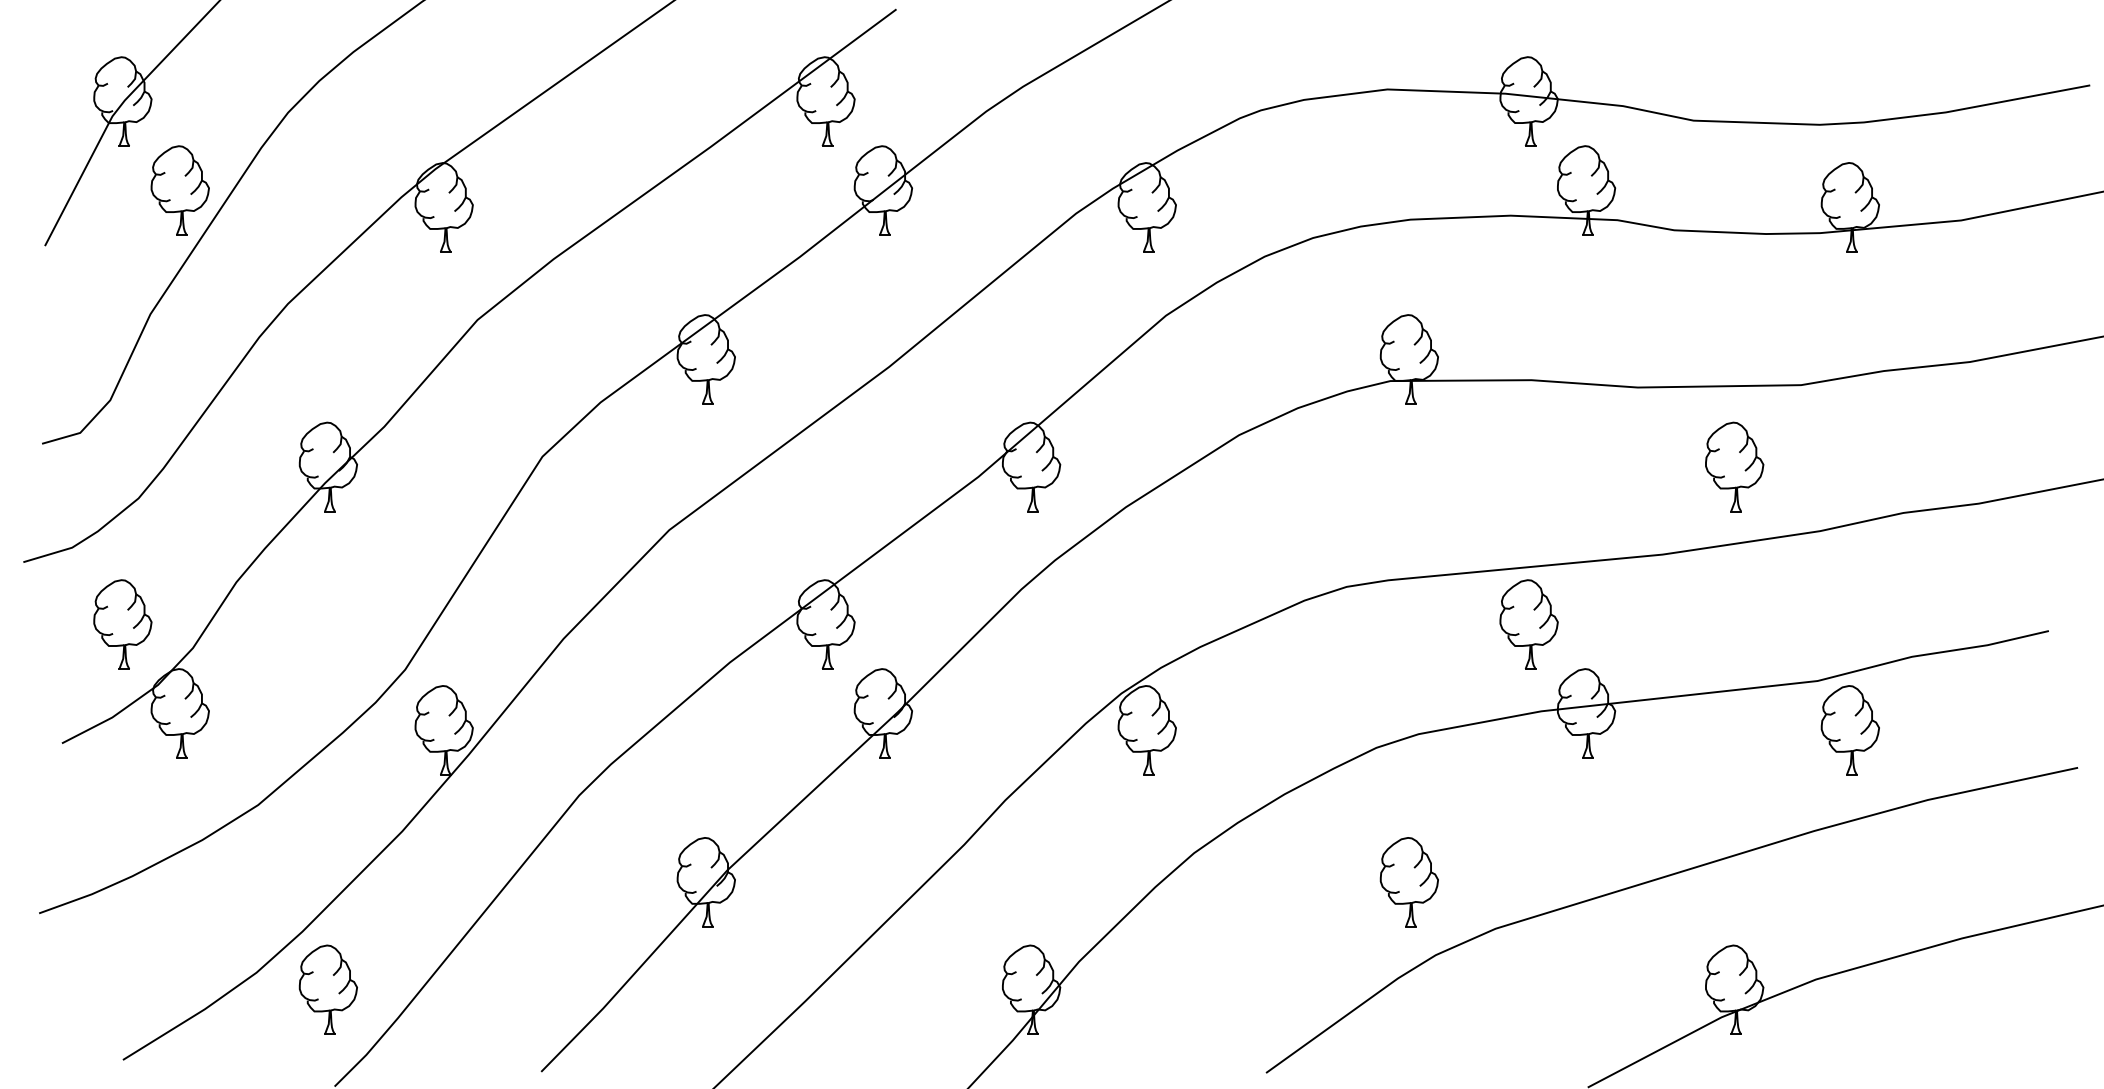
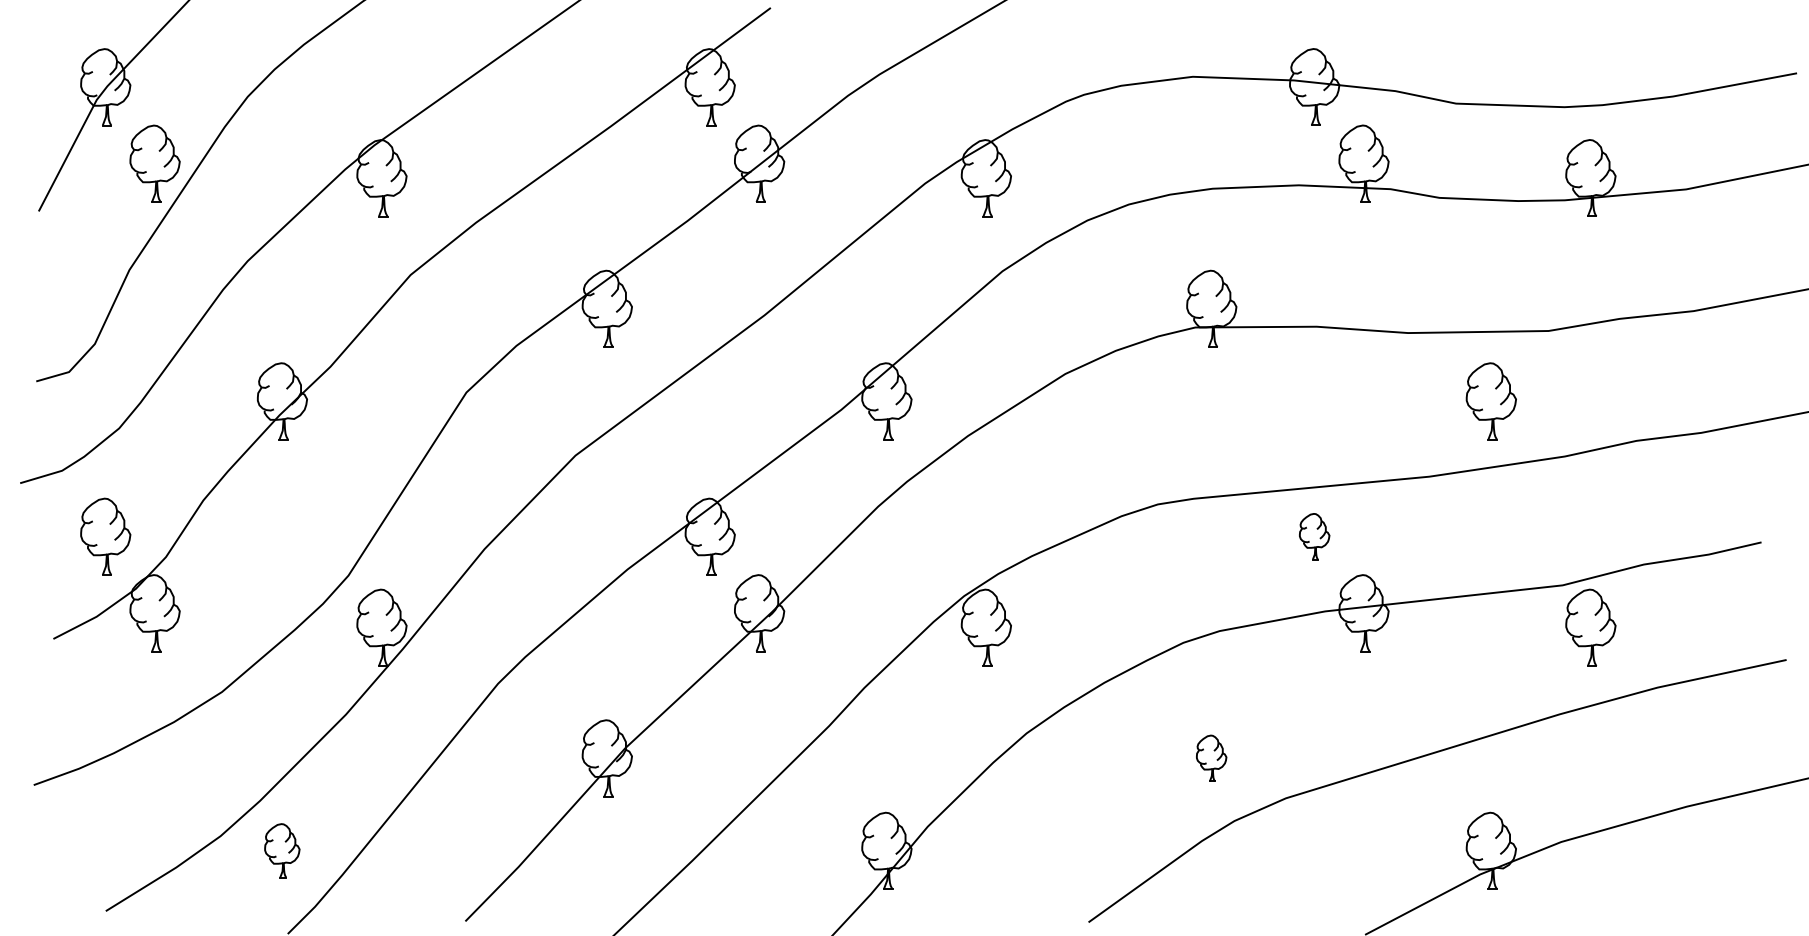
part: (1528, 624) -> (1314, 536), size x0.6
part: (1408, 882) -> (1210, 758), size x0.6
part: (327, 989) -> (281, 850), size x0.7

